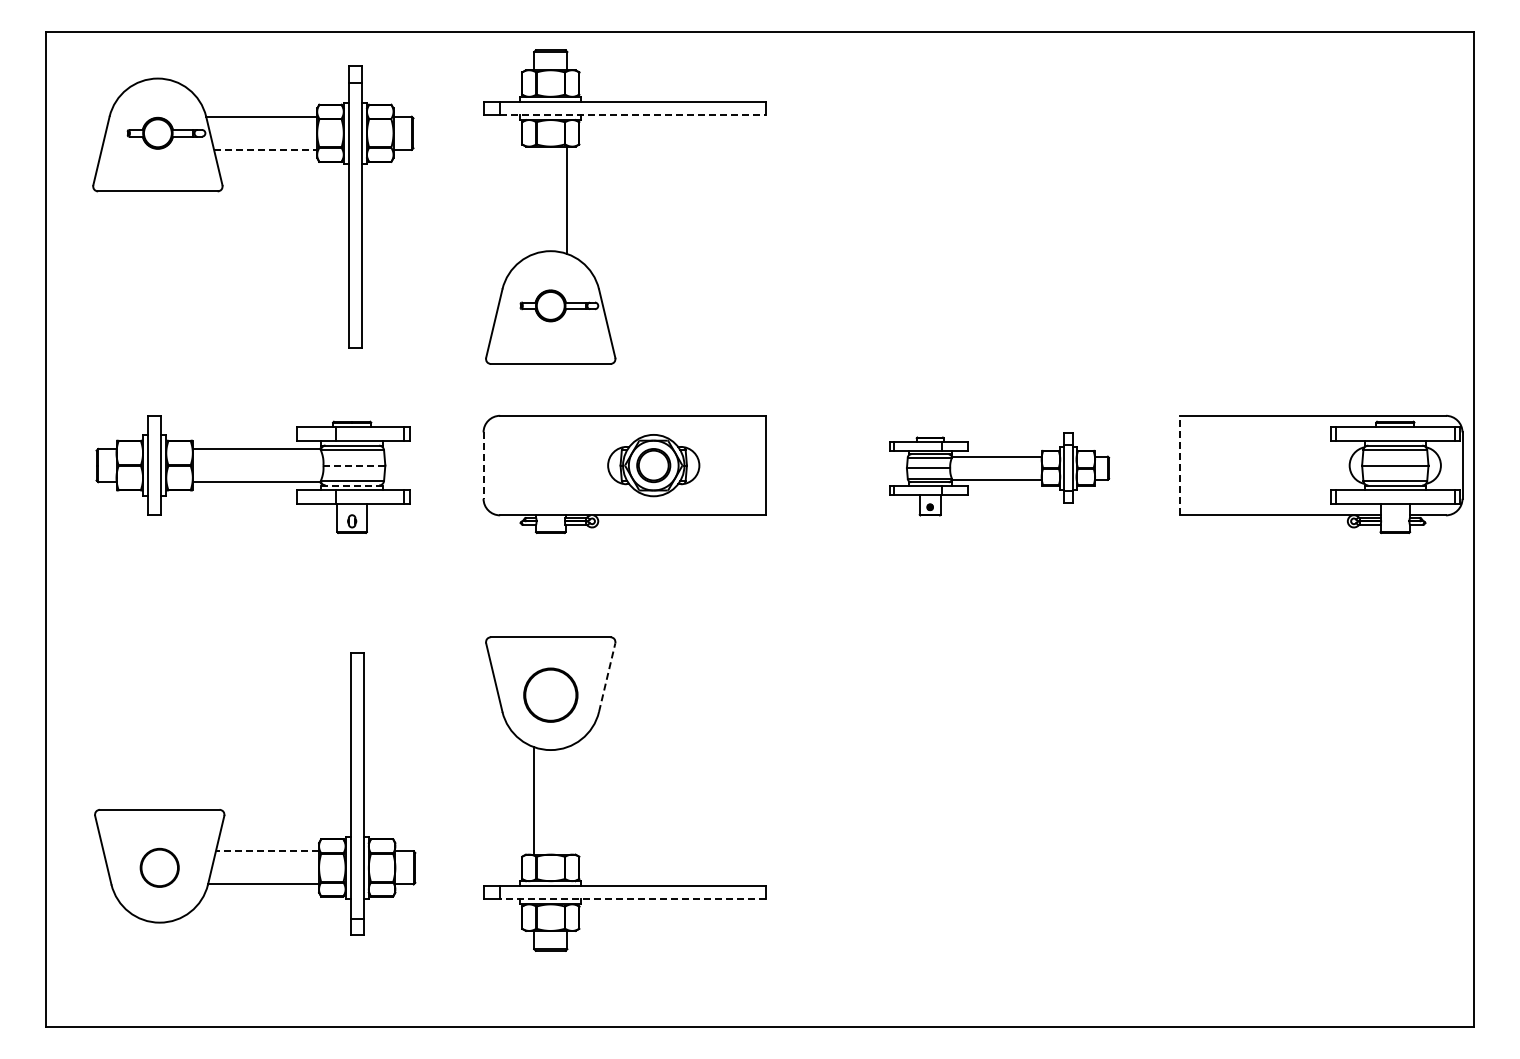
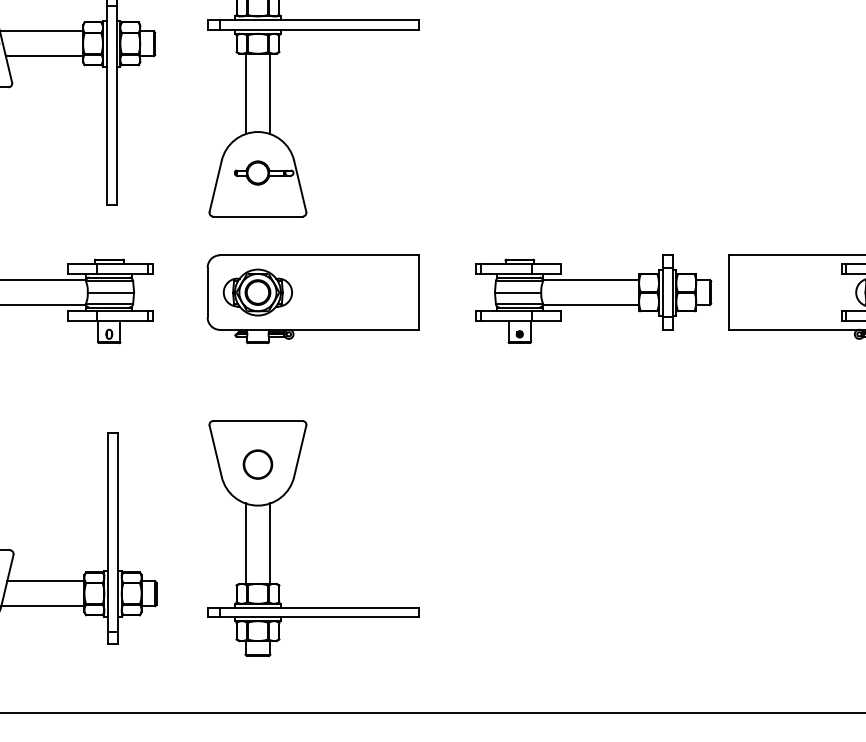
line: (632, 115) -> (319, 30), dashed -> solid
line: (265, 149) -> (44, 55), dashed -> solid
line: (534, 200) -> (245, 94), added
line: (354, 465) -> (111, 292), dashed -> solid
part: (653, 465) -> (257, 292), moved
line: (1180, 465) -> (729, 292), dashed -> solid
line: (483, 466) -> (207, 293), dashed -> solid
part: (999, 474) -> (593, 299), size x1.43
line: (352, 485) -> (109, 307), dashed -> solid
line: (607, 677) -> (300, 451), dashed -> solid
circle: (550, 695) -> (257, 464), size x0.71
line: (567, 800) -> (270, 543), added
line: (267, 851) -> (45, 581), dashed -> solid
line: (632, 899) -> (319, 617), dashed -> solid

